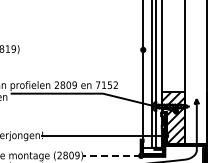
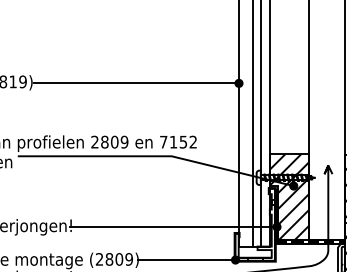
line: (81, 49) -> (135, 82), added
line: (111, 155) -> (186, 259), dashed -> solid

